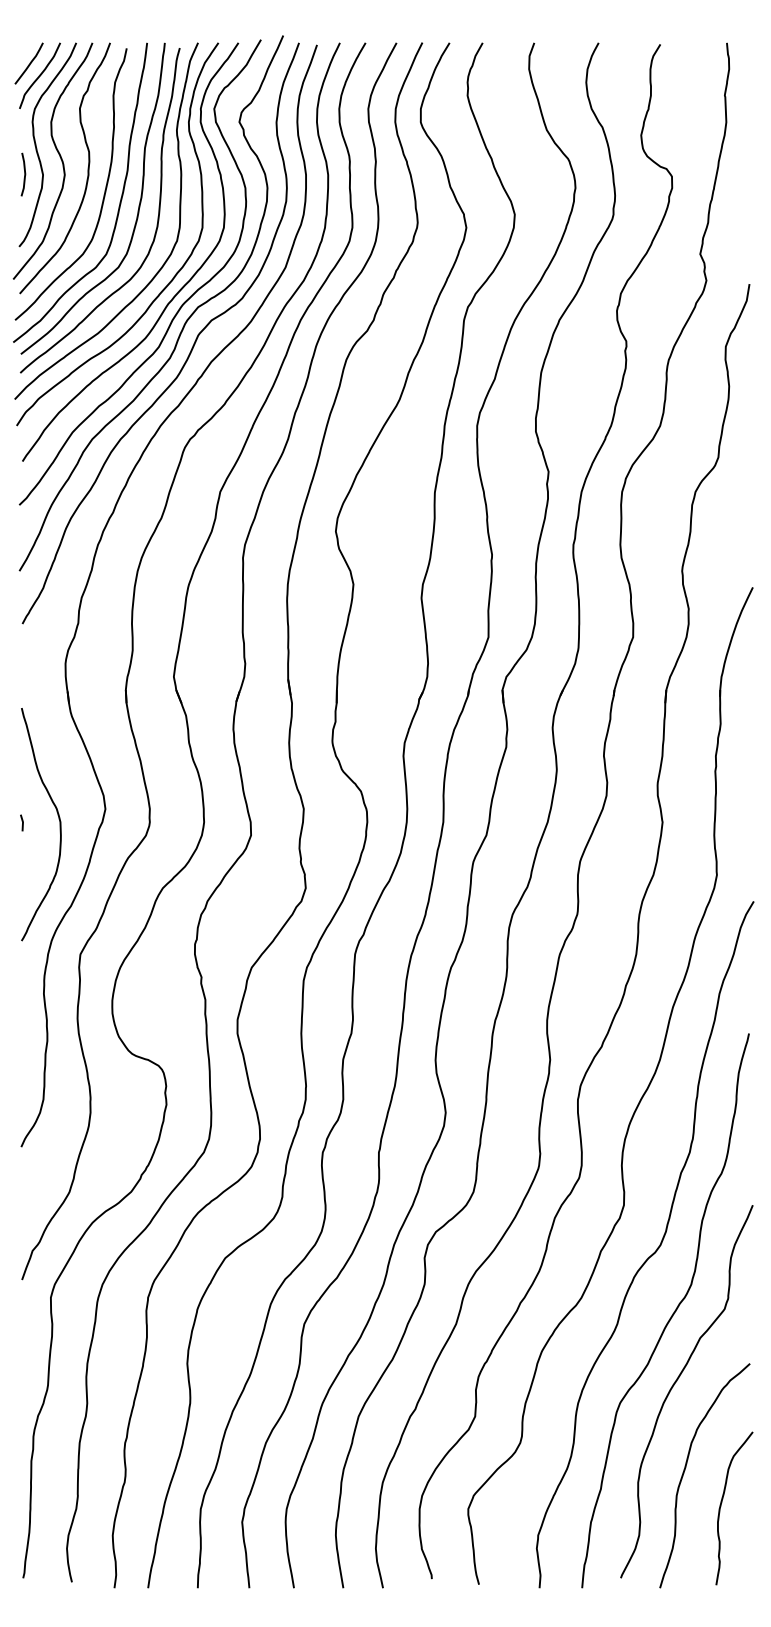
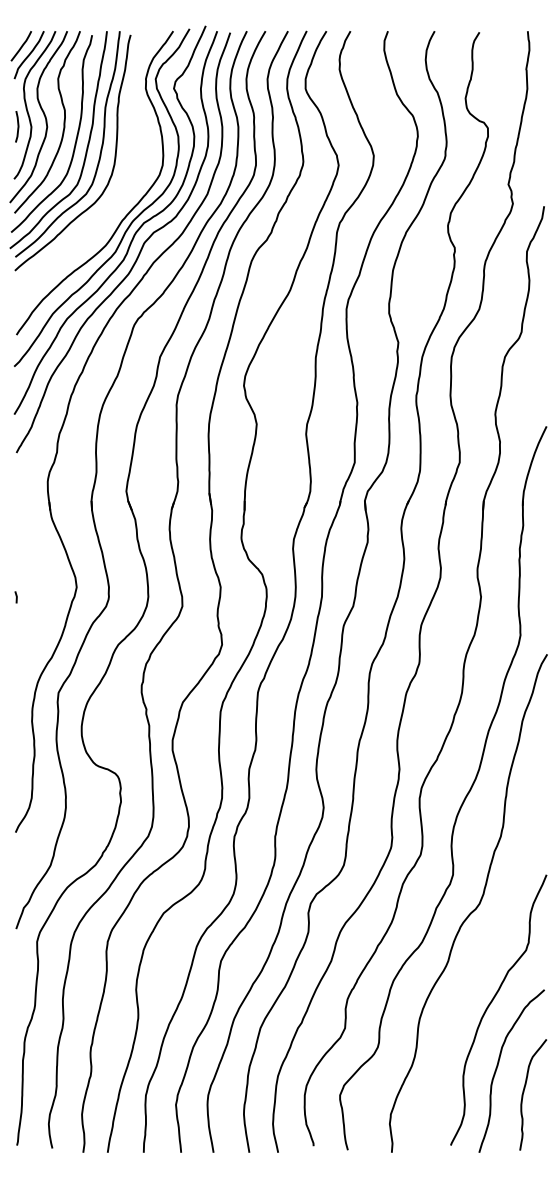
part: (162, 264) -> (118, 192), removed
curve: (58, 819) -> (42, 594), removed
curve: (672, 1313) -> (488, 953), removed

